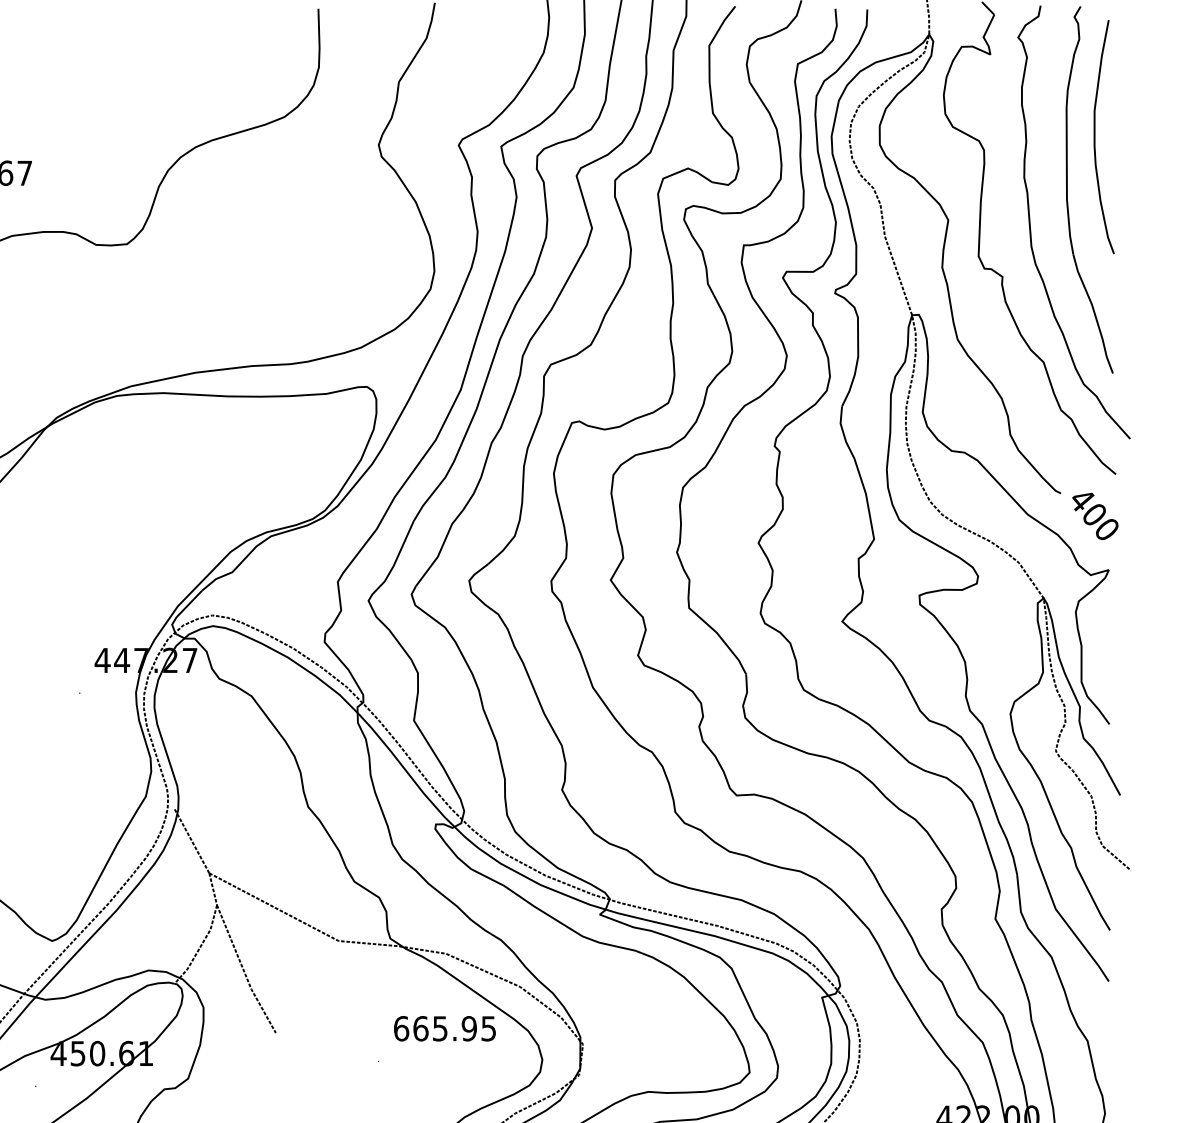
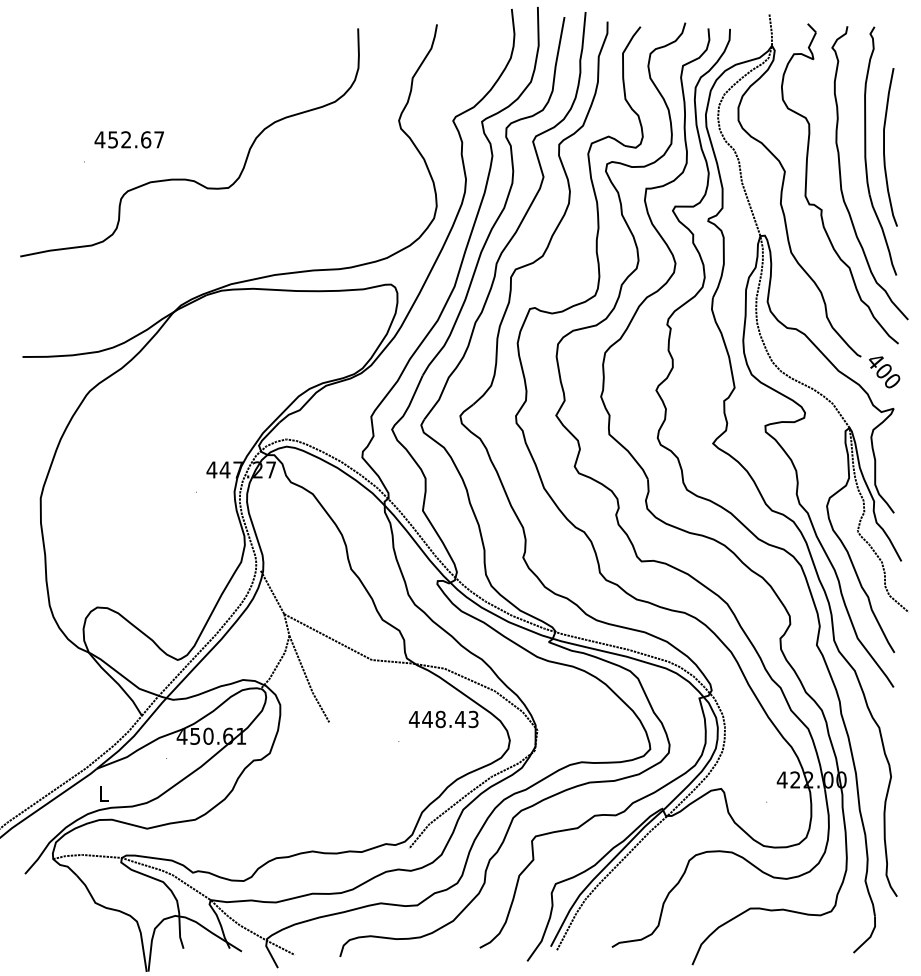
curve: (1095, 137) -> (884, 147), moved
text: (444, 1028) -> (443, 719), 665.95 -> 448.43

